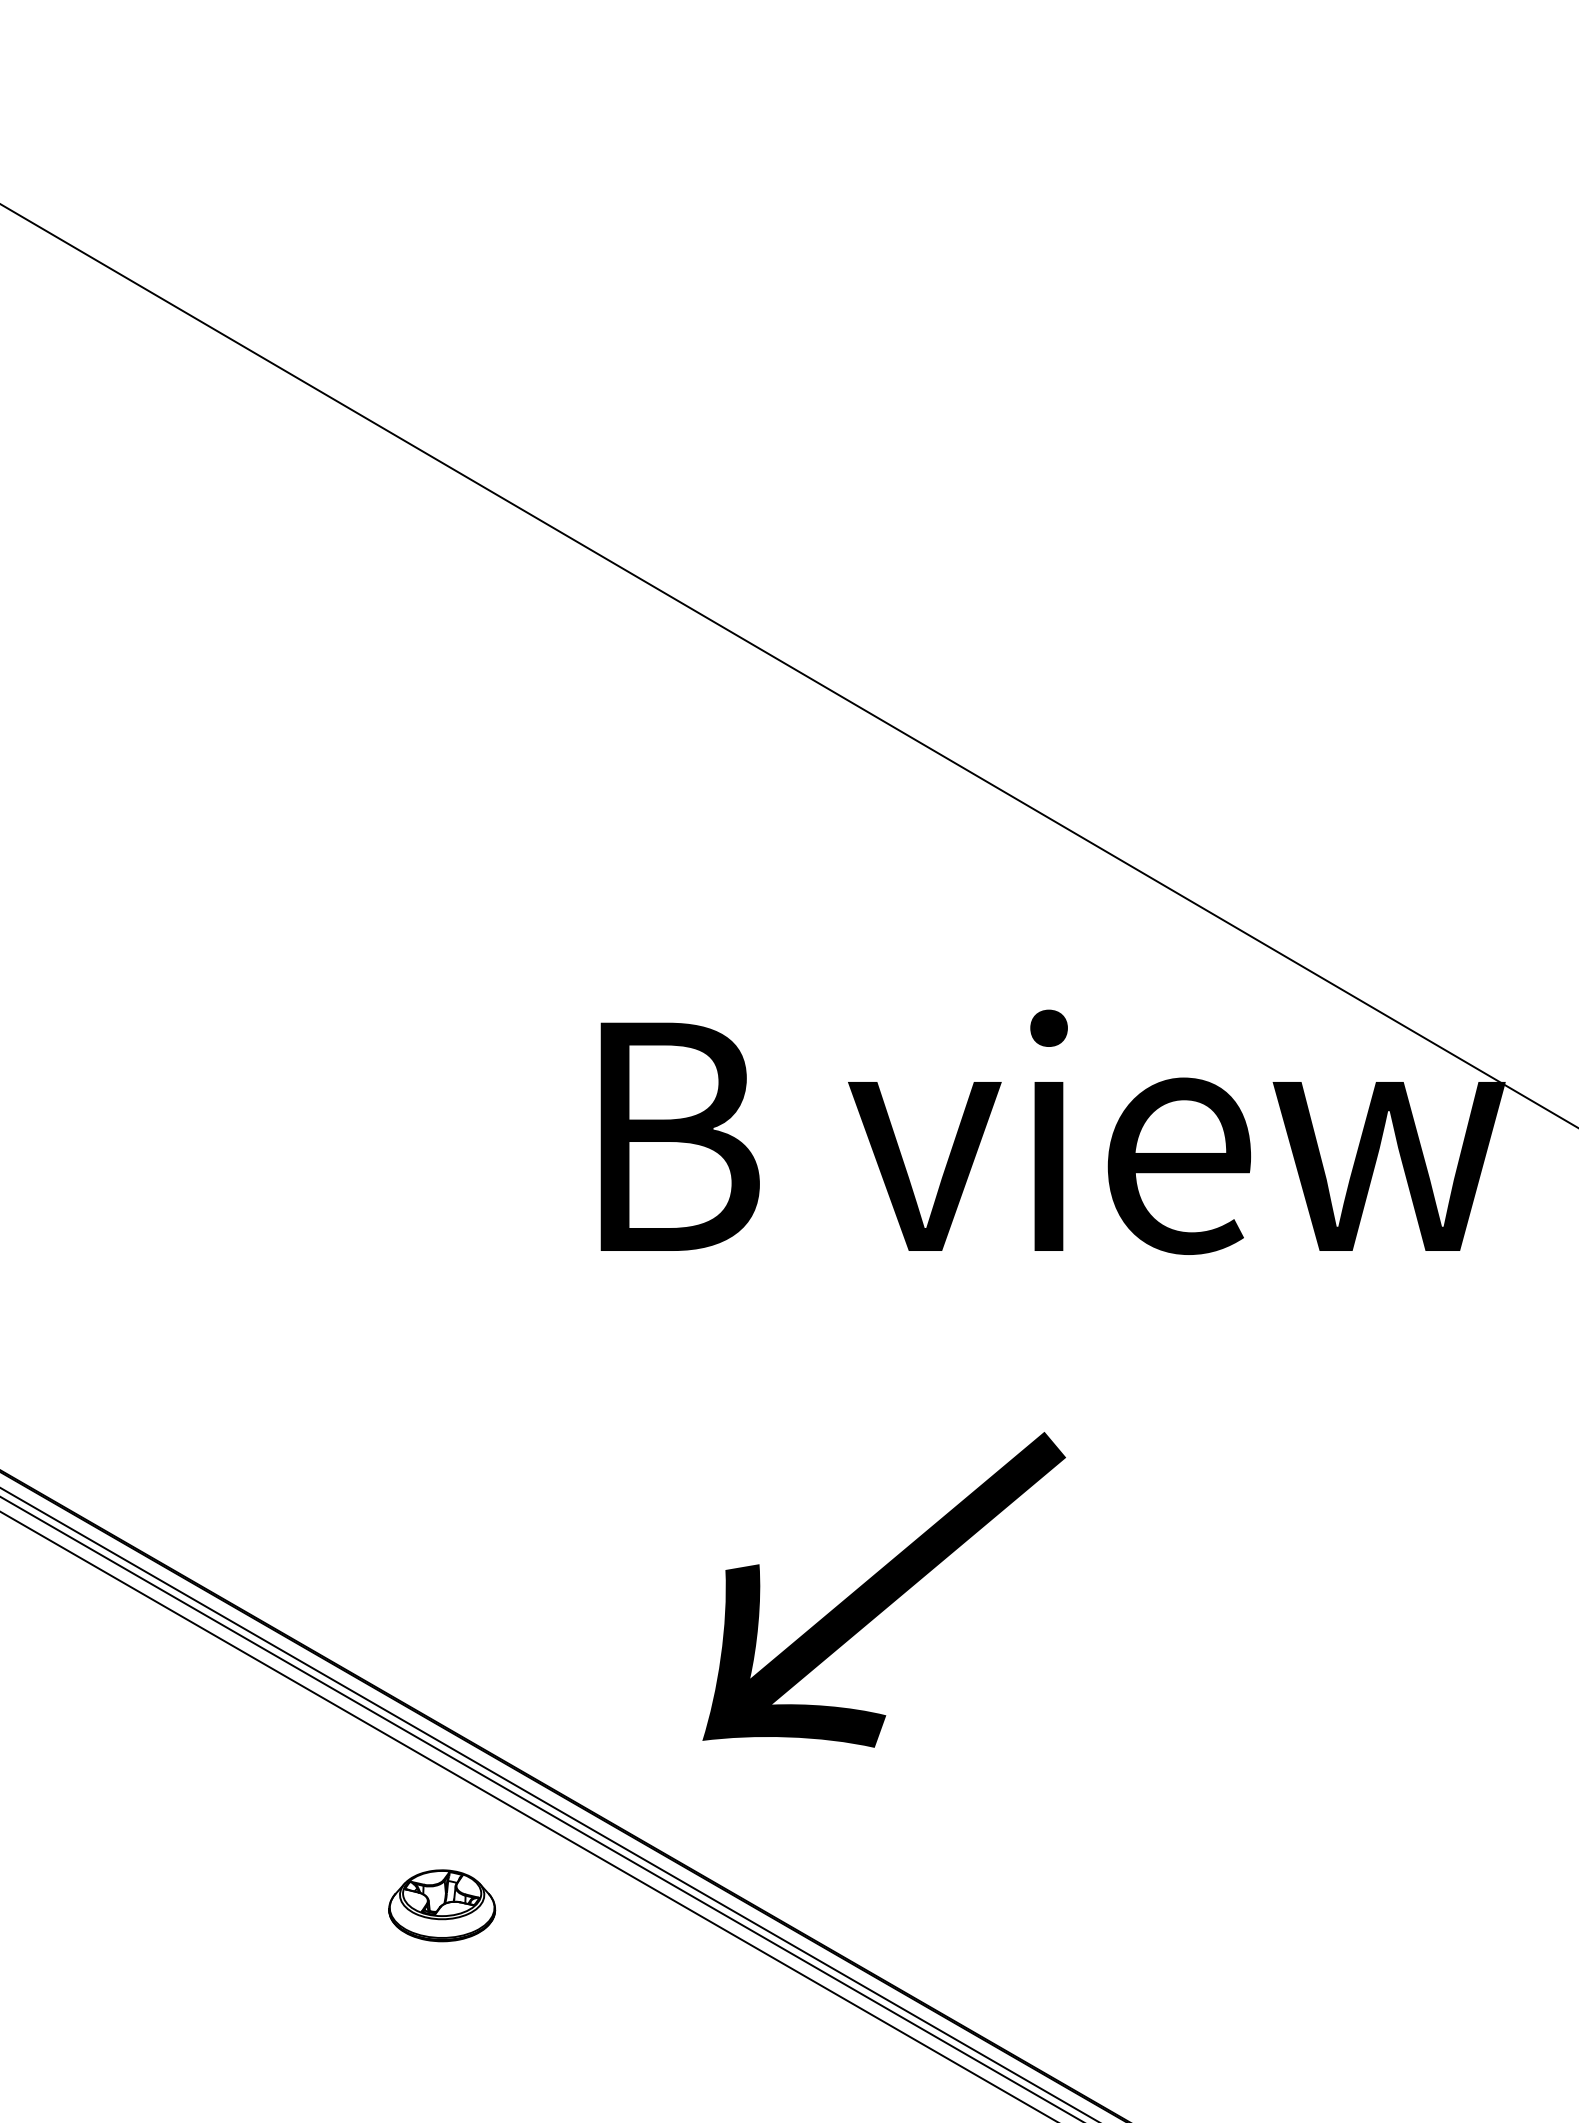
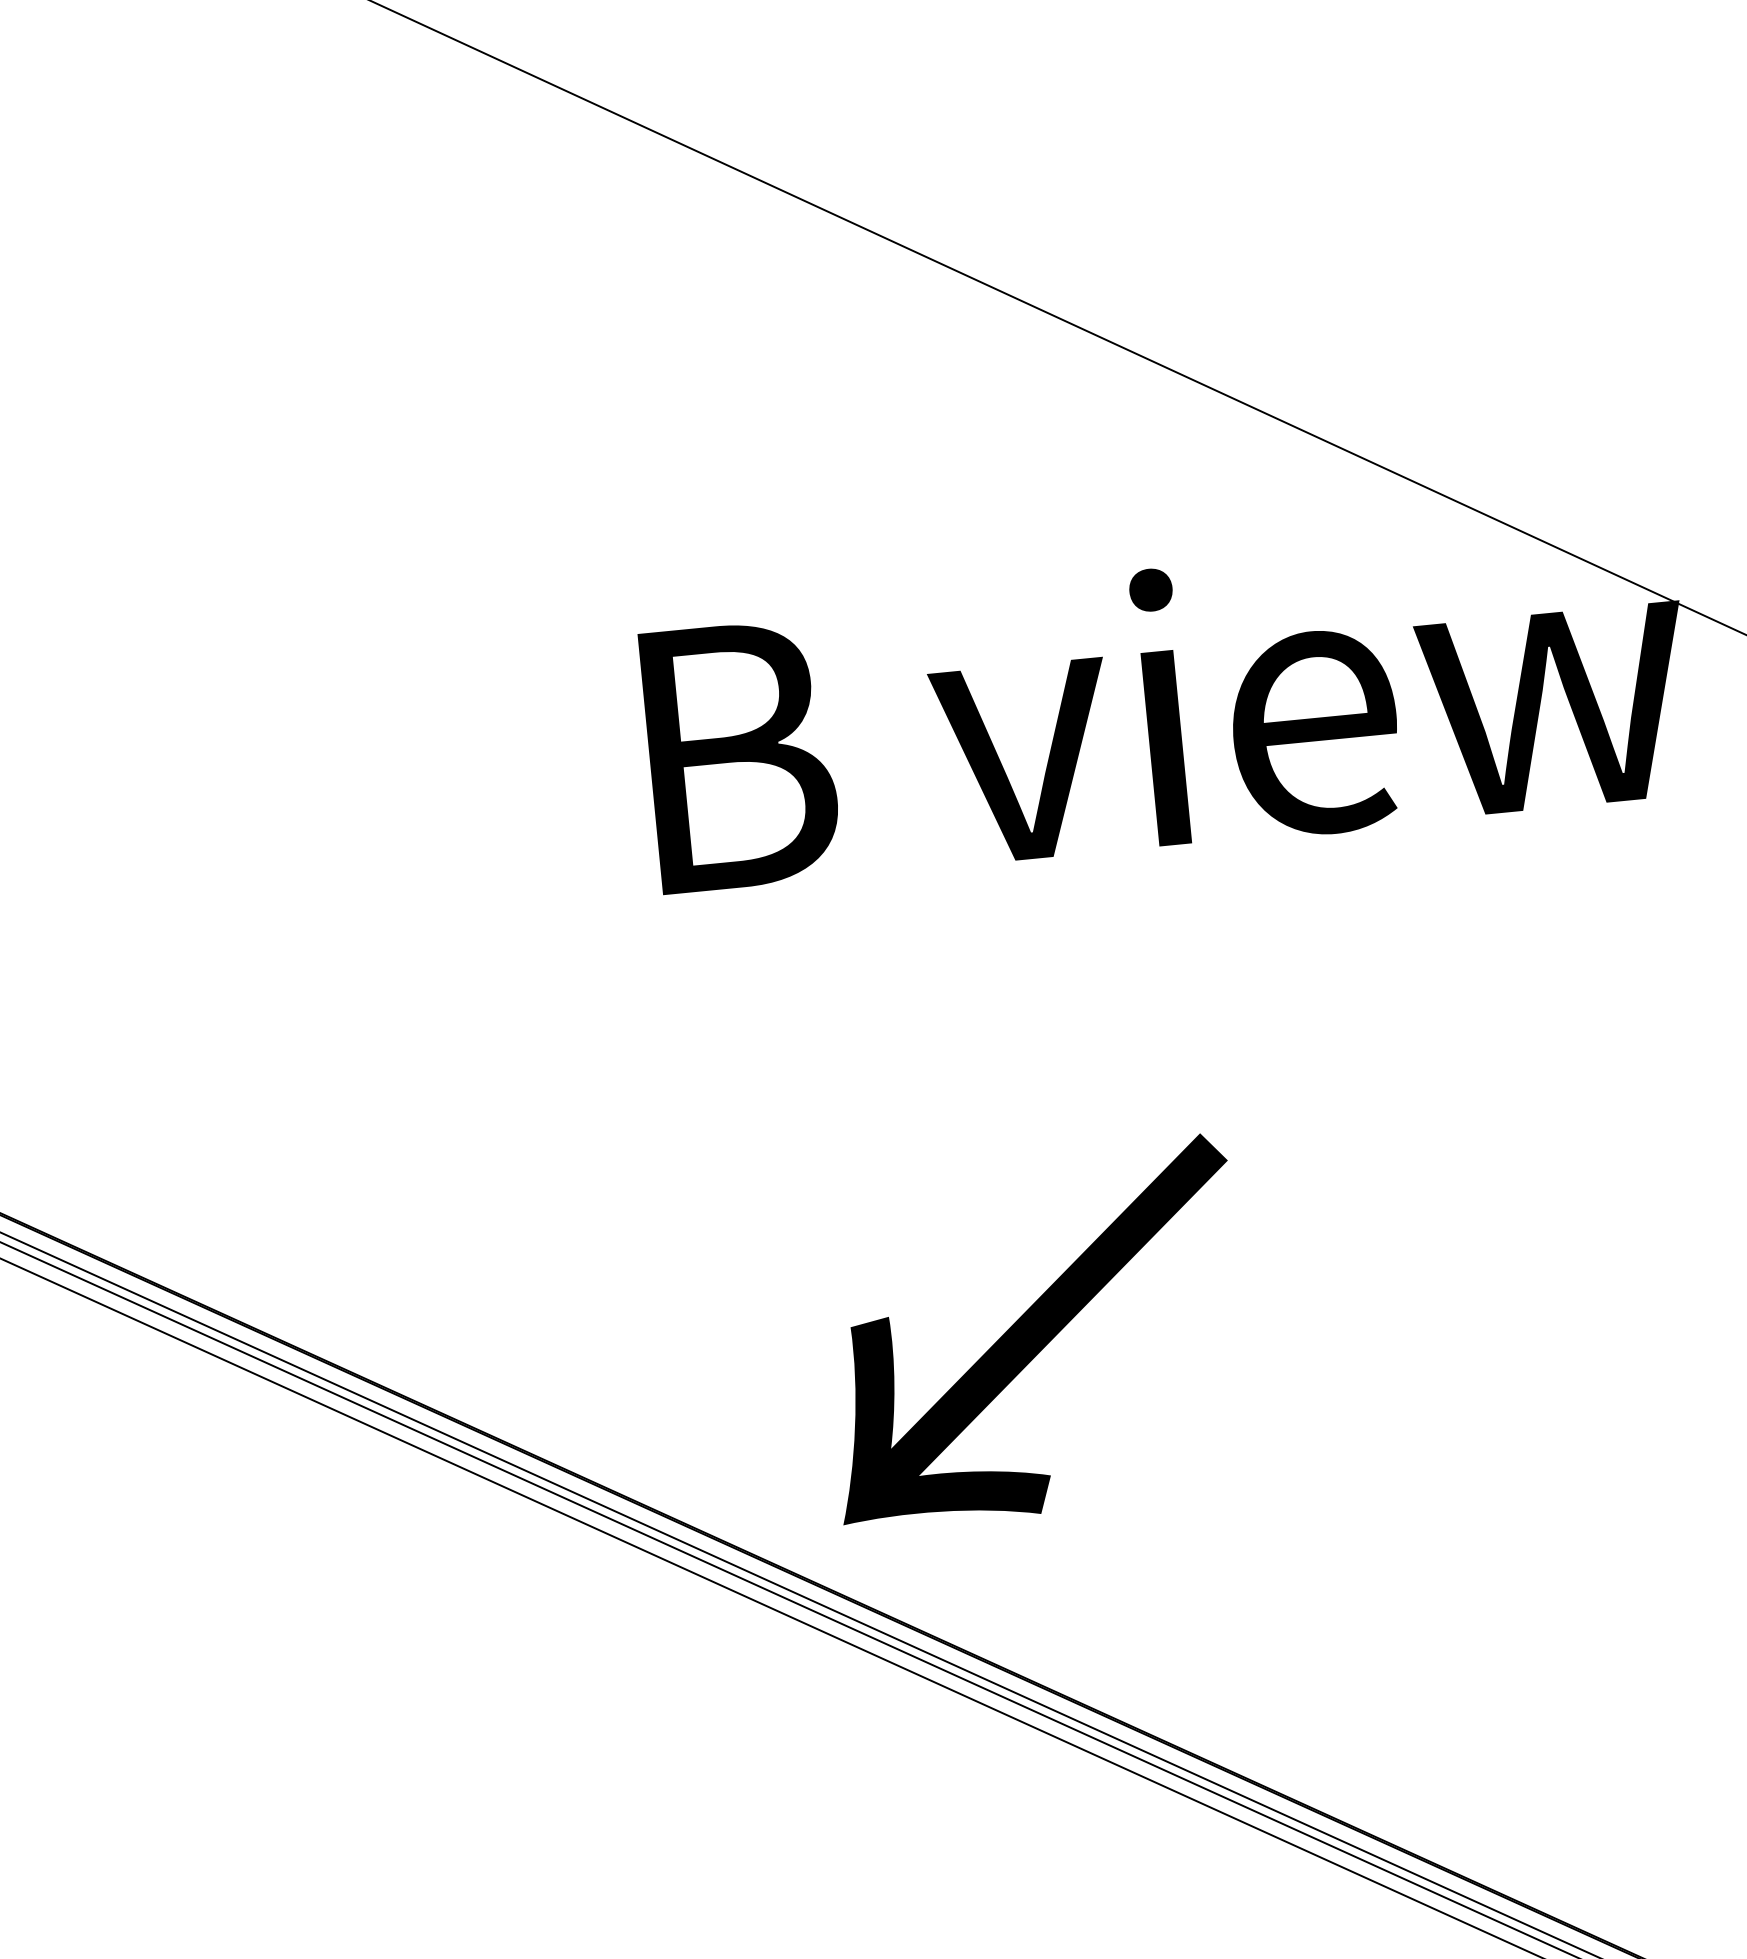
text: (883, 1589) -> (1033, 1331), moved
part: (442, 1905) -> (555, 1661), removed

